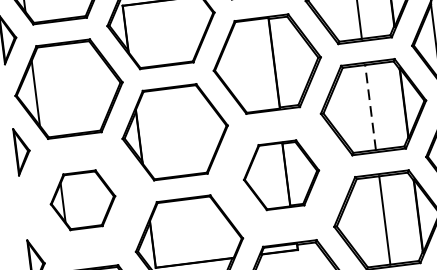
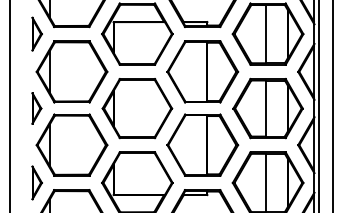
line: (371, 107) -> (266, 108), dashed -> solid
part: (280, 174) -> (202, 144), size x1.43
part: (82, 199) -> (71, 144), size x1.67

